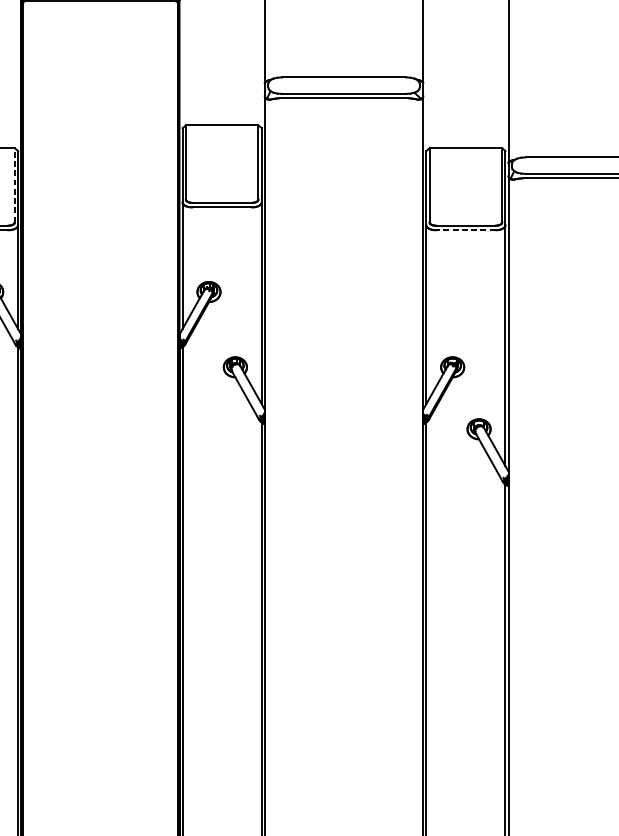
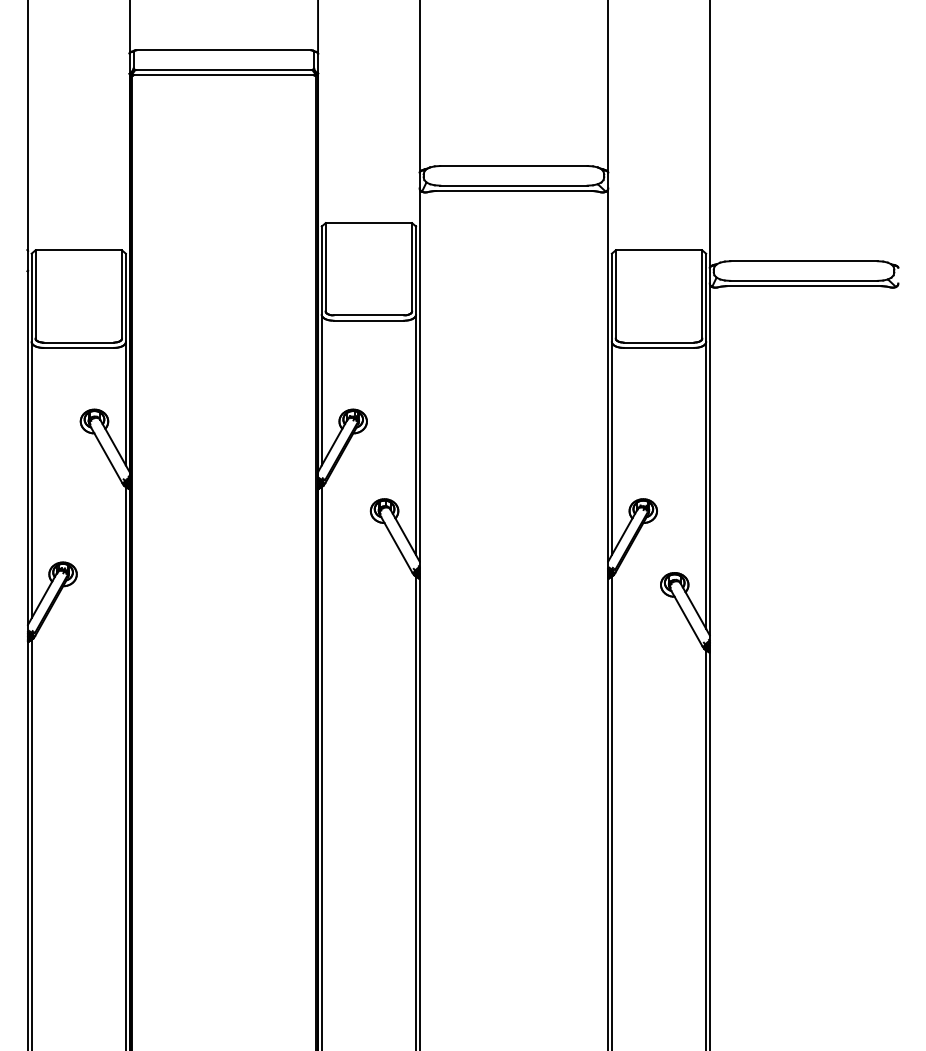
line: (14, 184) -> (121, 293), dashed -> solid
line: (465, 229) -> (658, 347), dashed -> solid

